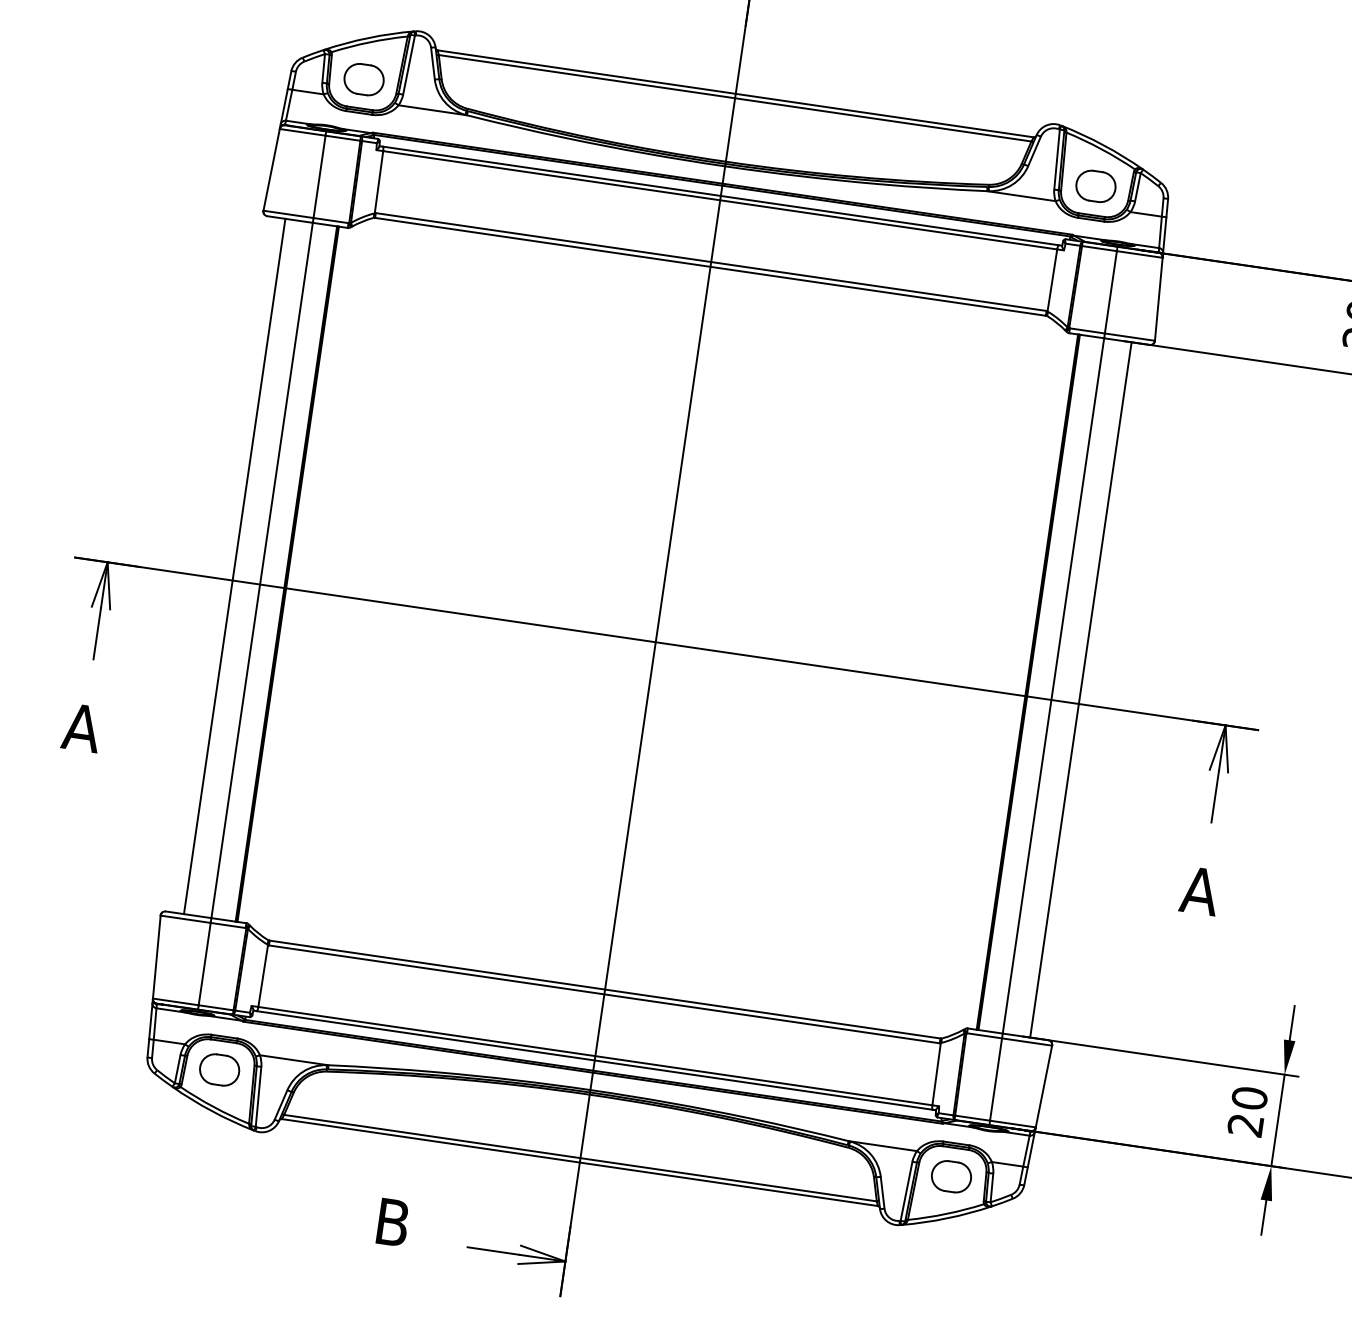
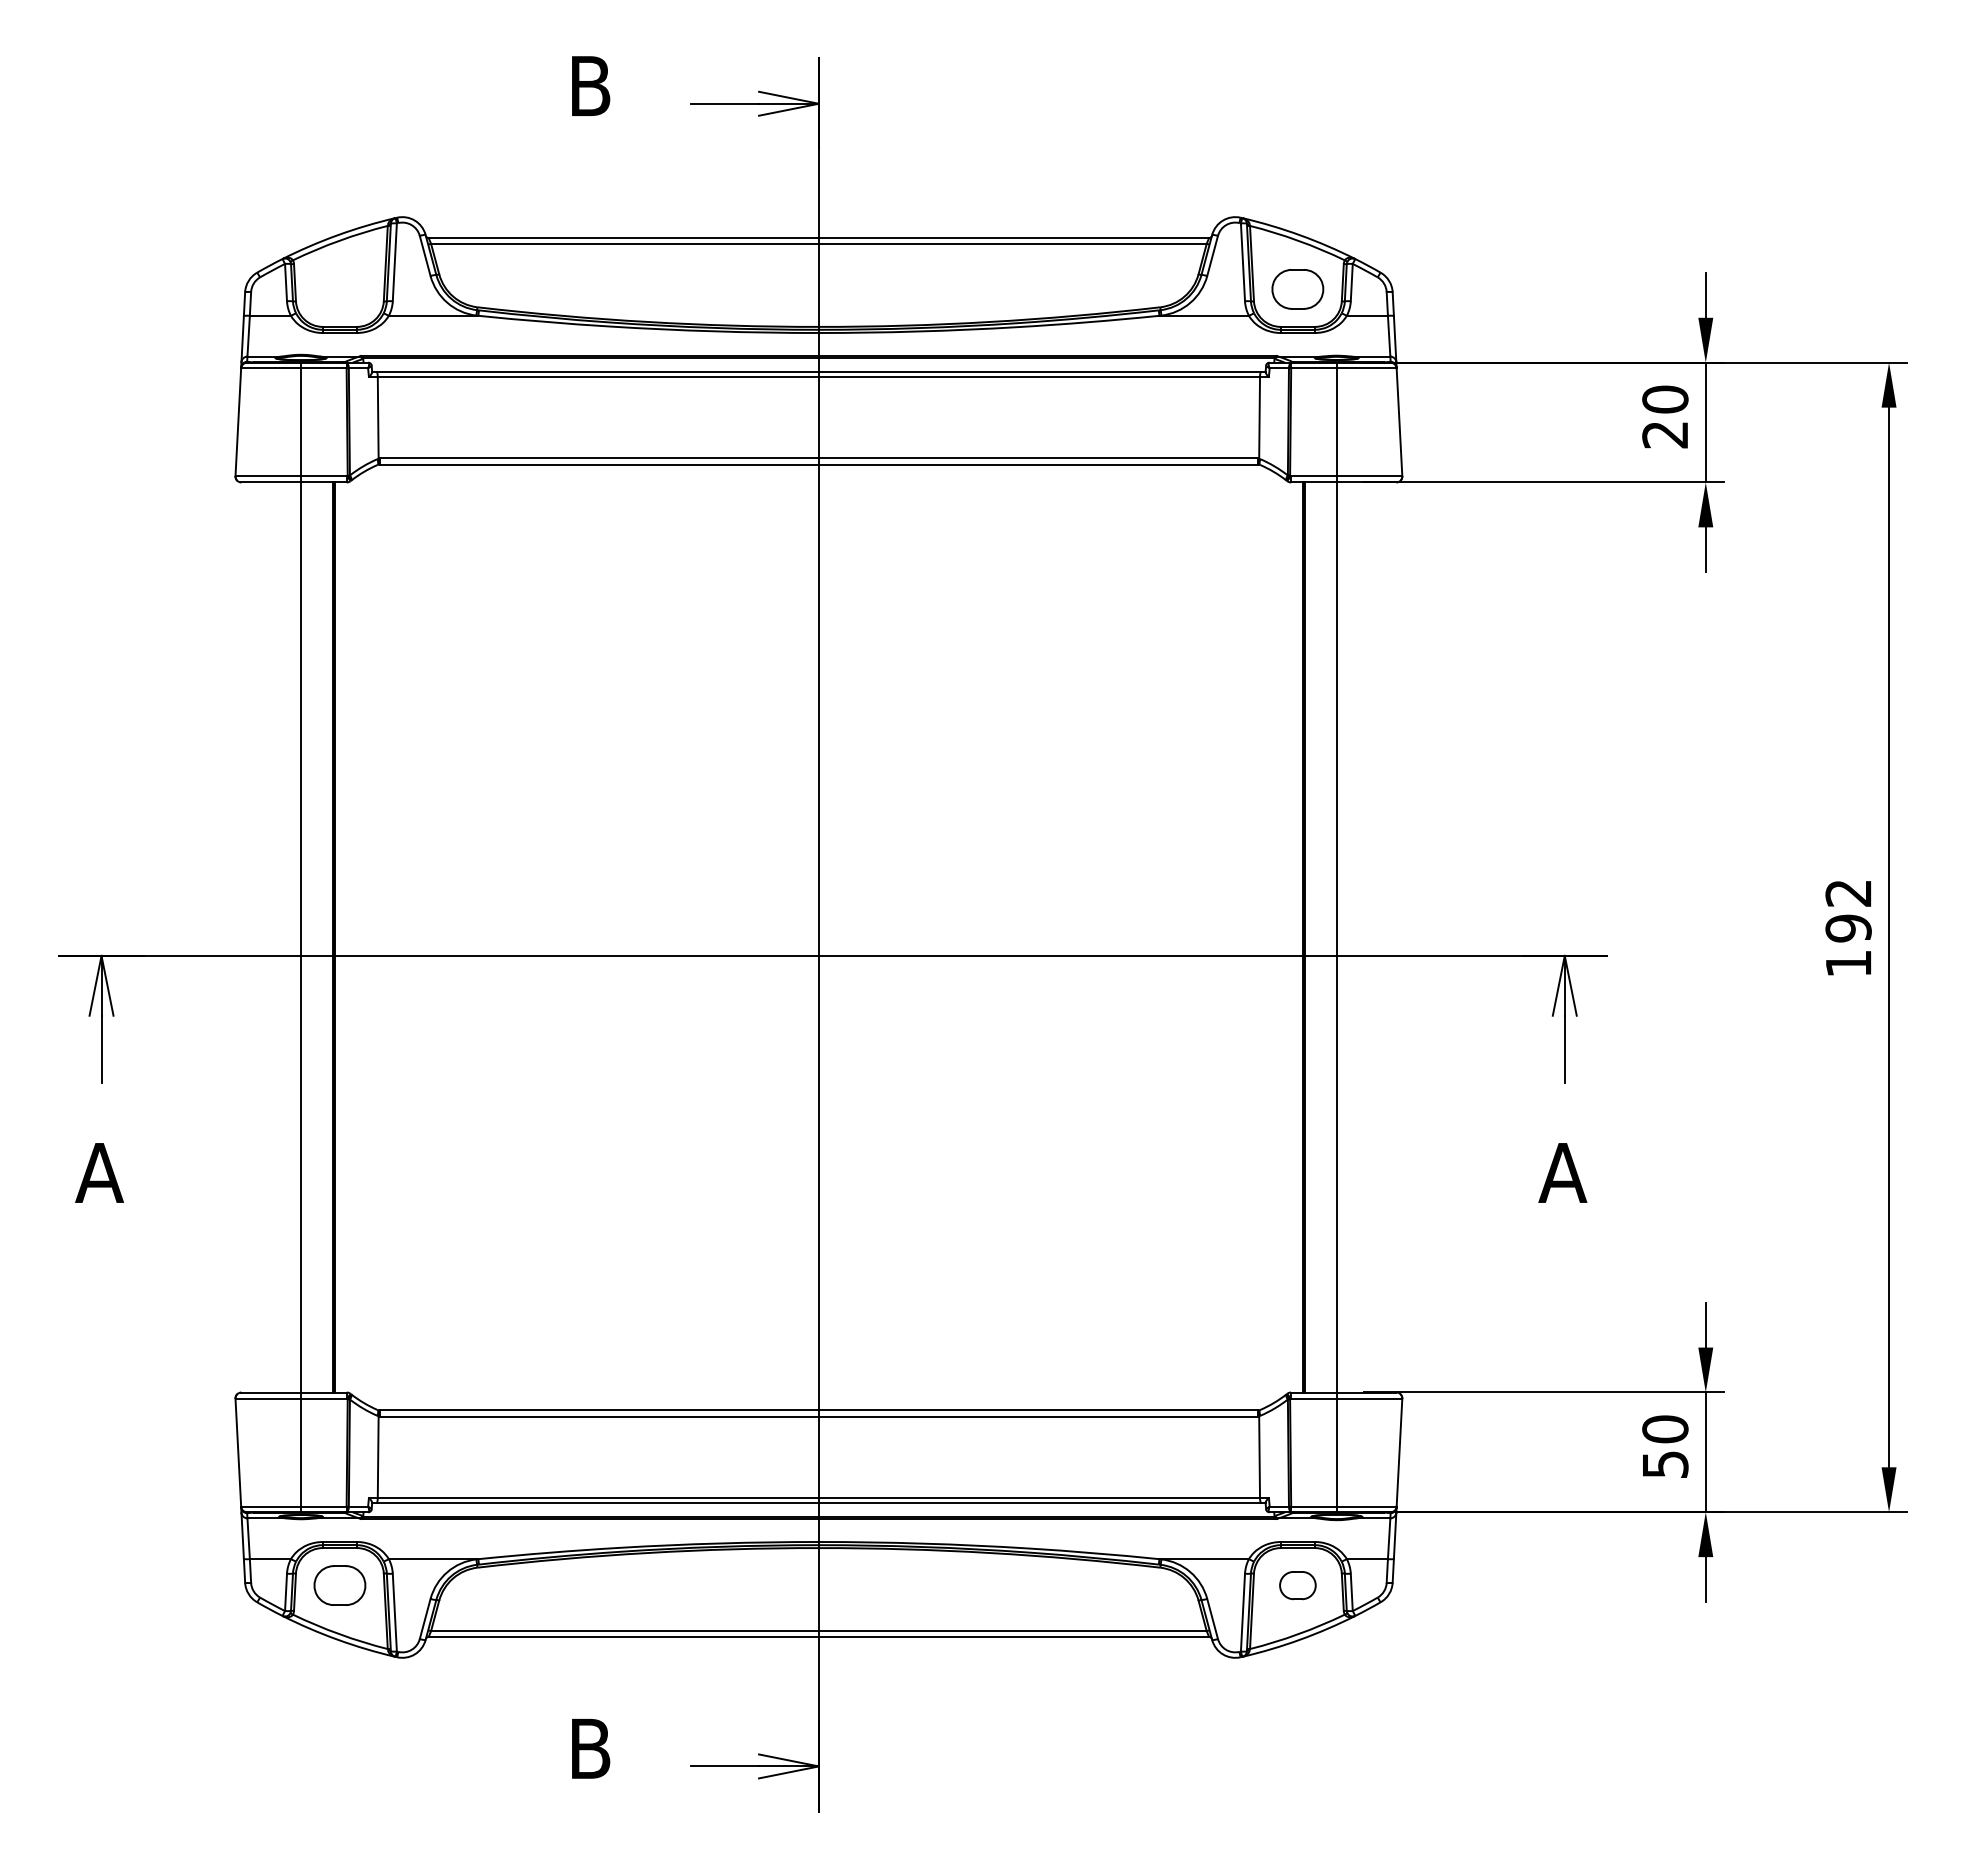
part: (363, 79) -> (339, 289), removed
line: (234, 566) -> (265, 937), removed
line: (1080, 689) -> (1372, 937), removed
text: (1245, 1125) -> (1665, 1464), 20 -> 50
part: (951, 1176) -> (1297, 1585), size x0.7

